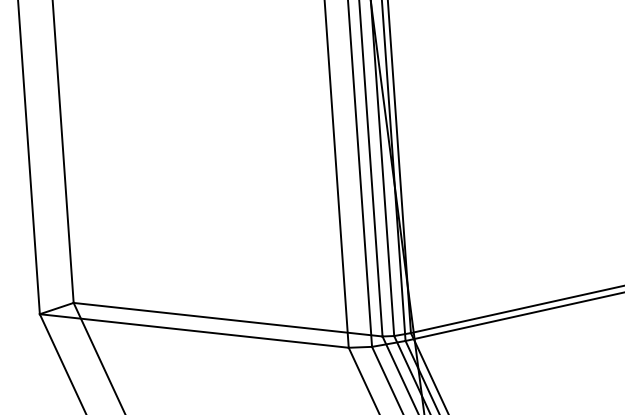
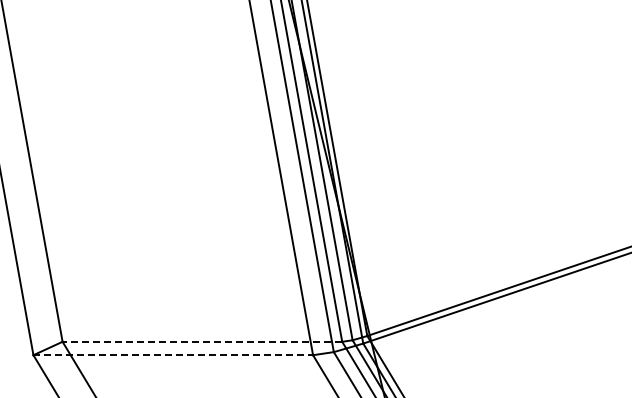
line: (228, 319) -> (202, 341), solid -> dashed
line: (194, 331) -> (173, 355), solid -> dashed

